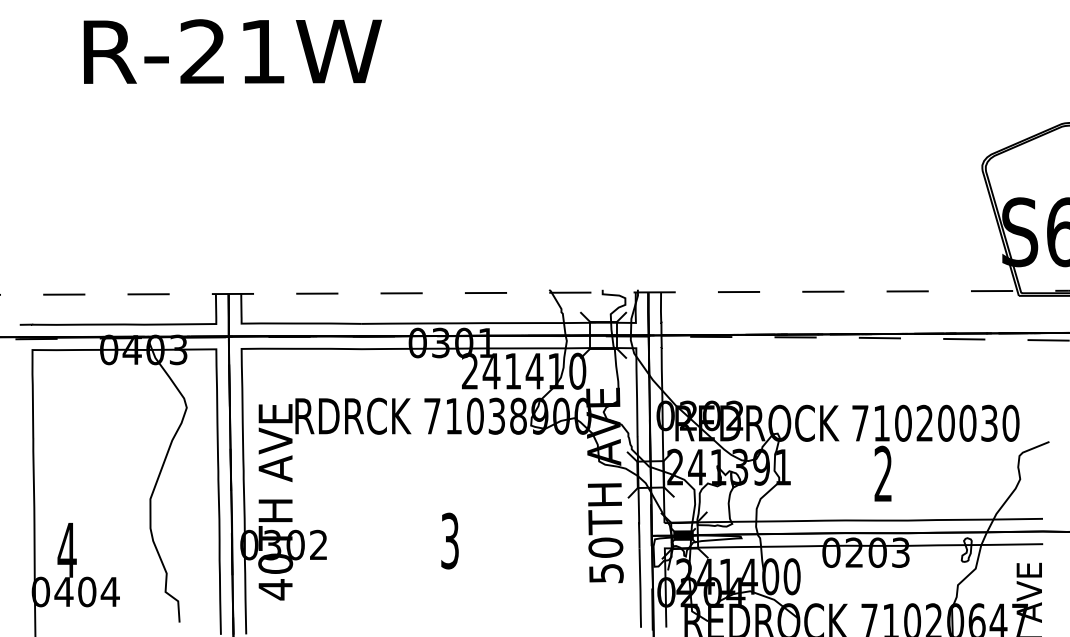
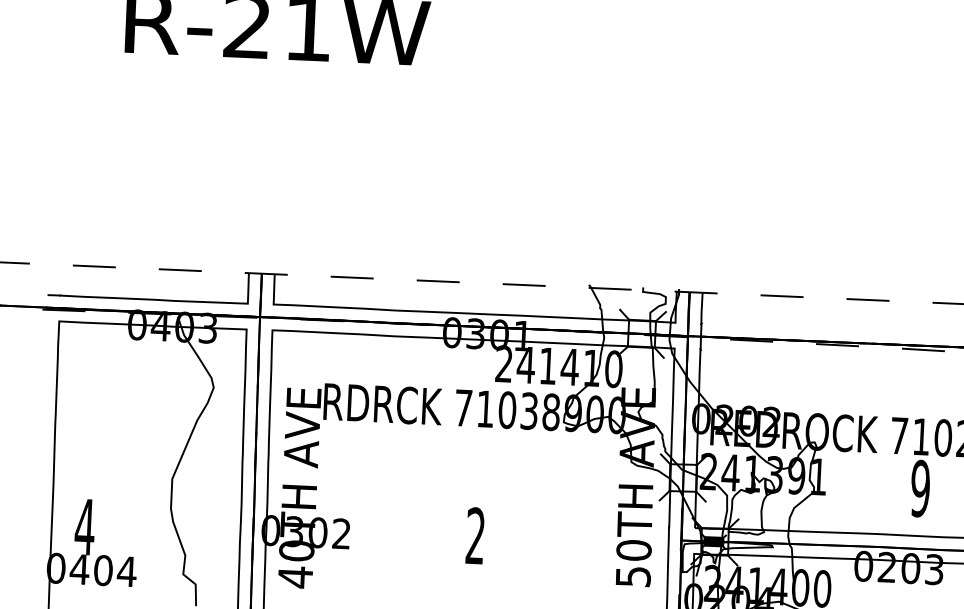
text: (883, 473) -> (920, 488), 2 -> 9
text: (449, 540) -> (475, 535), 3 -> 2

